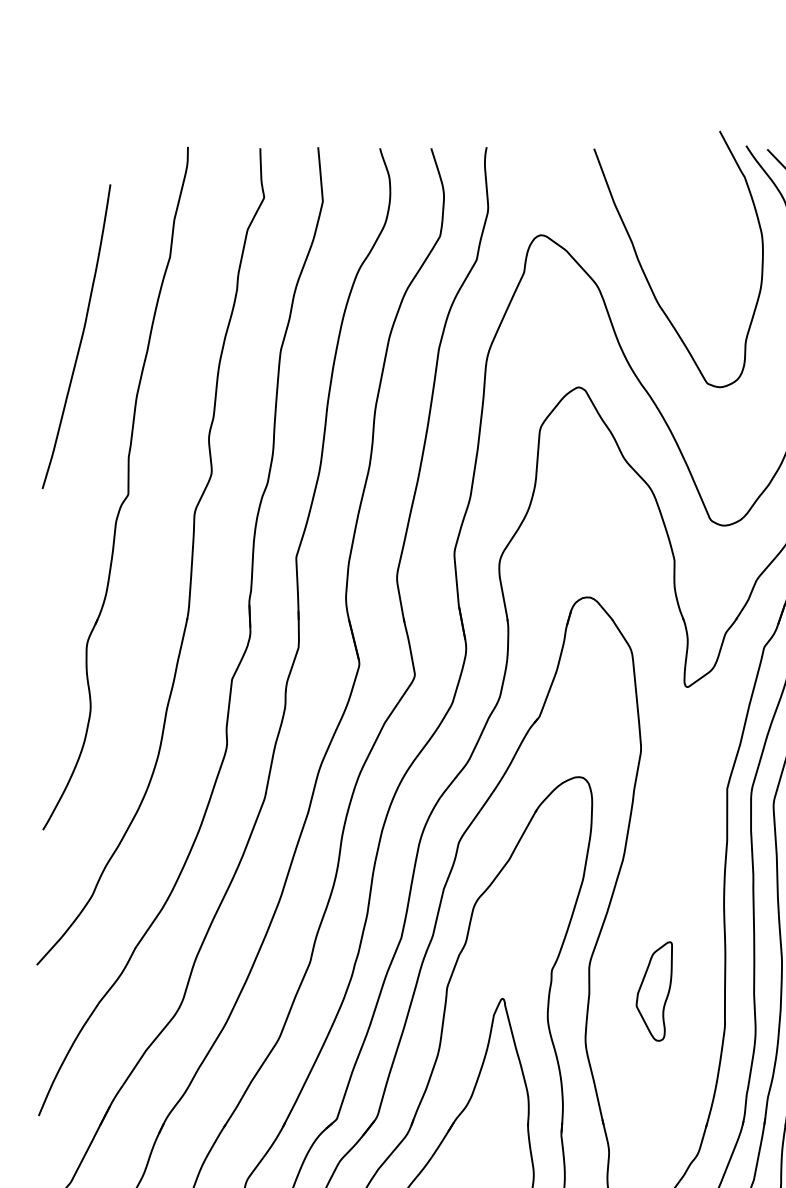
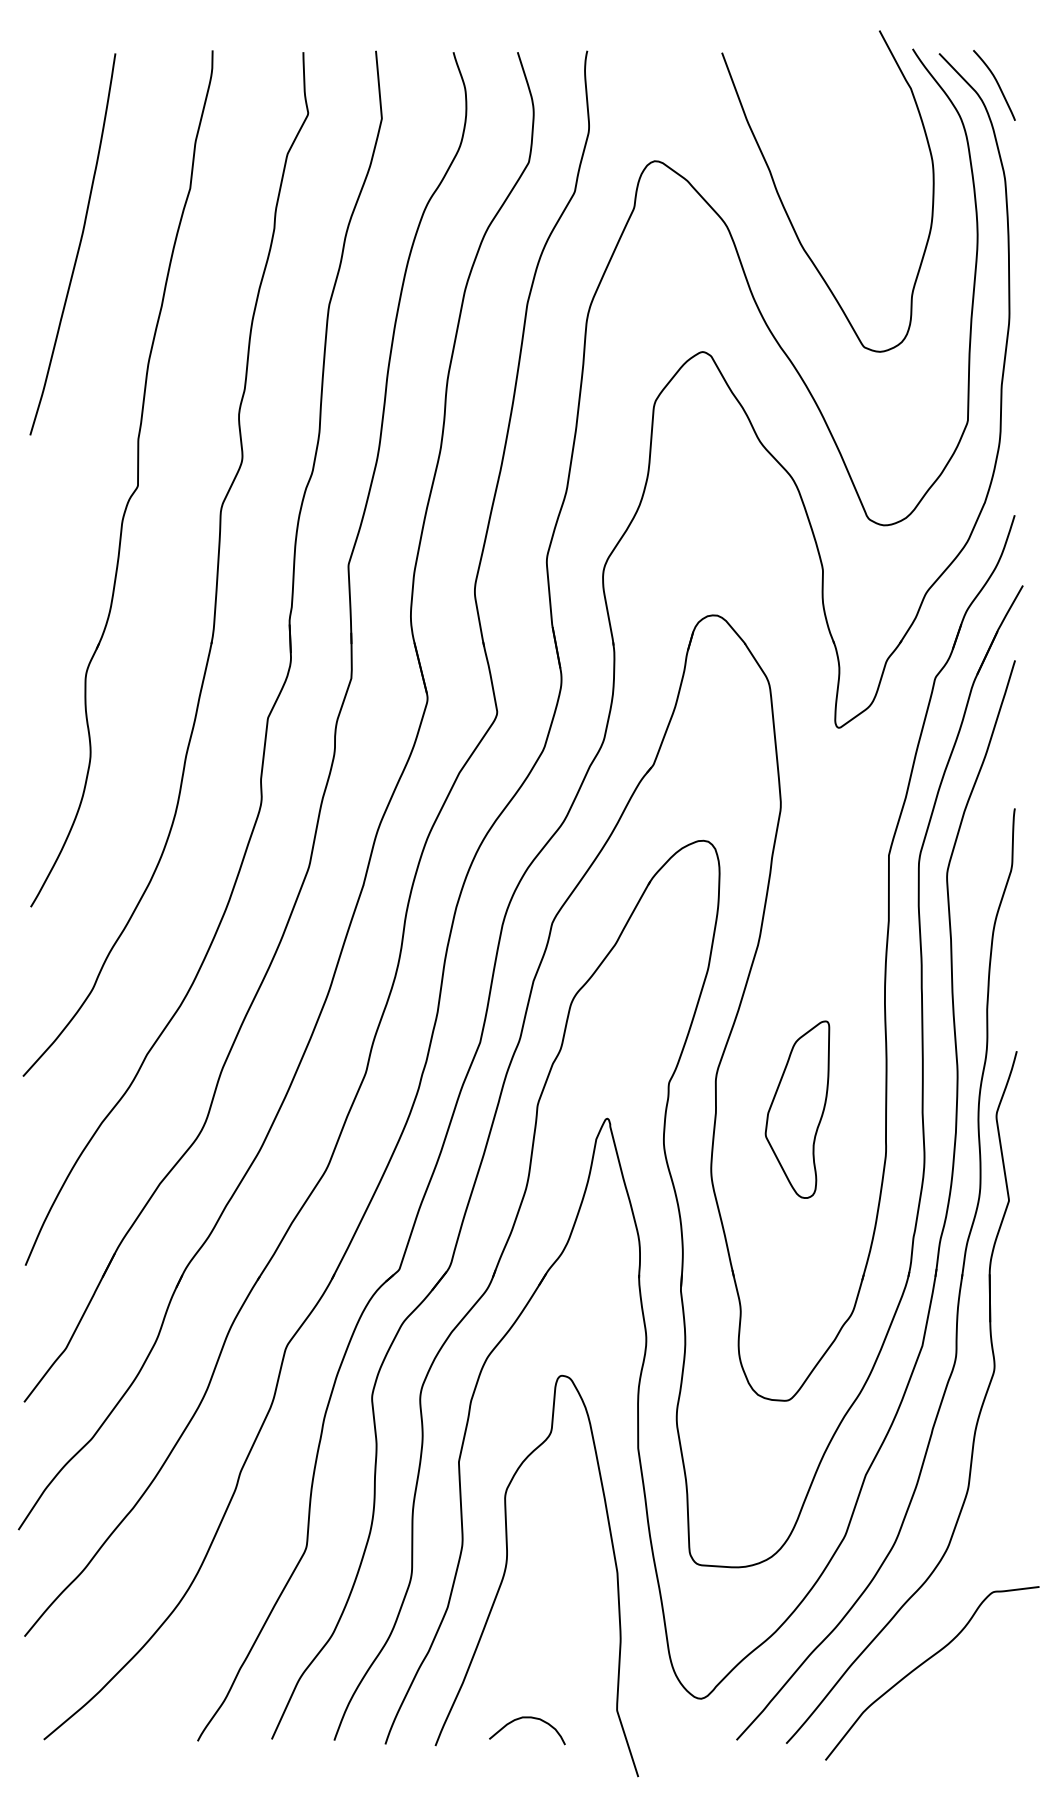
curve: (81, 337) -> (78, 245), moved
part: (654, 991) -> (797, 1109), size x1.43

